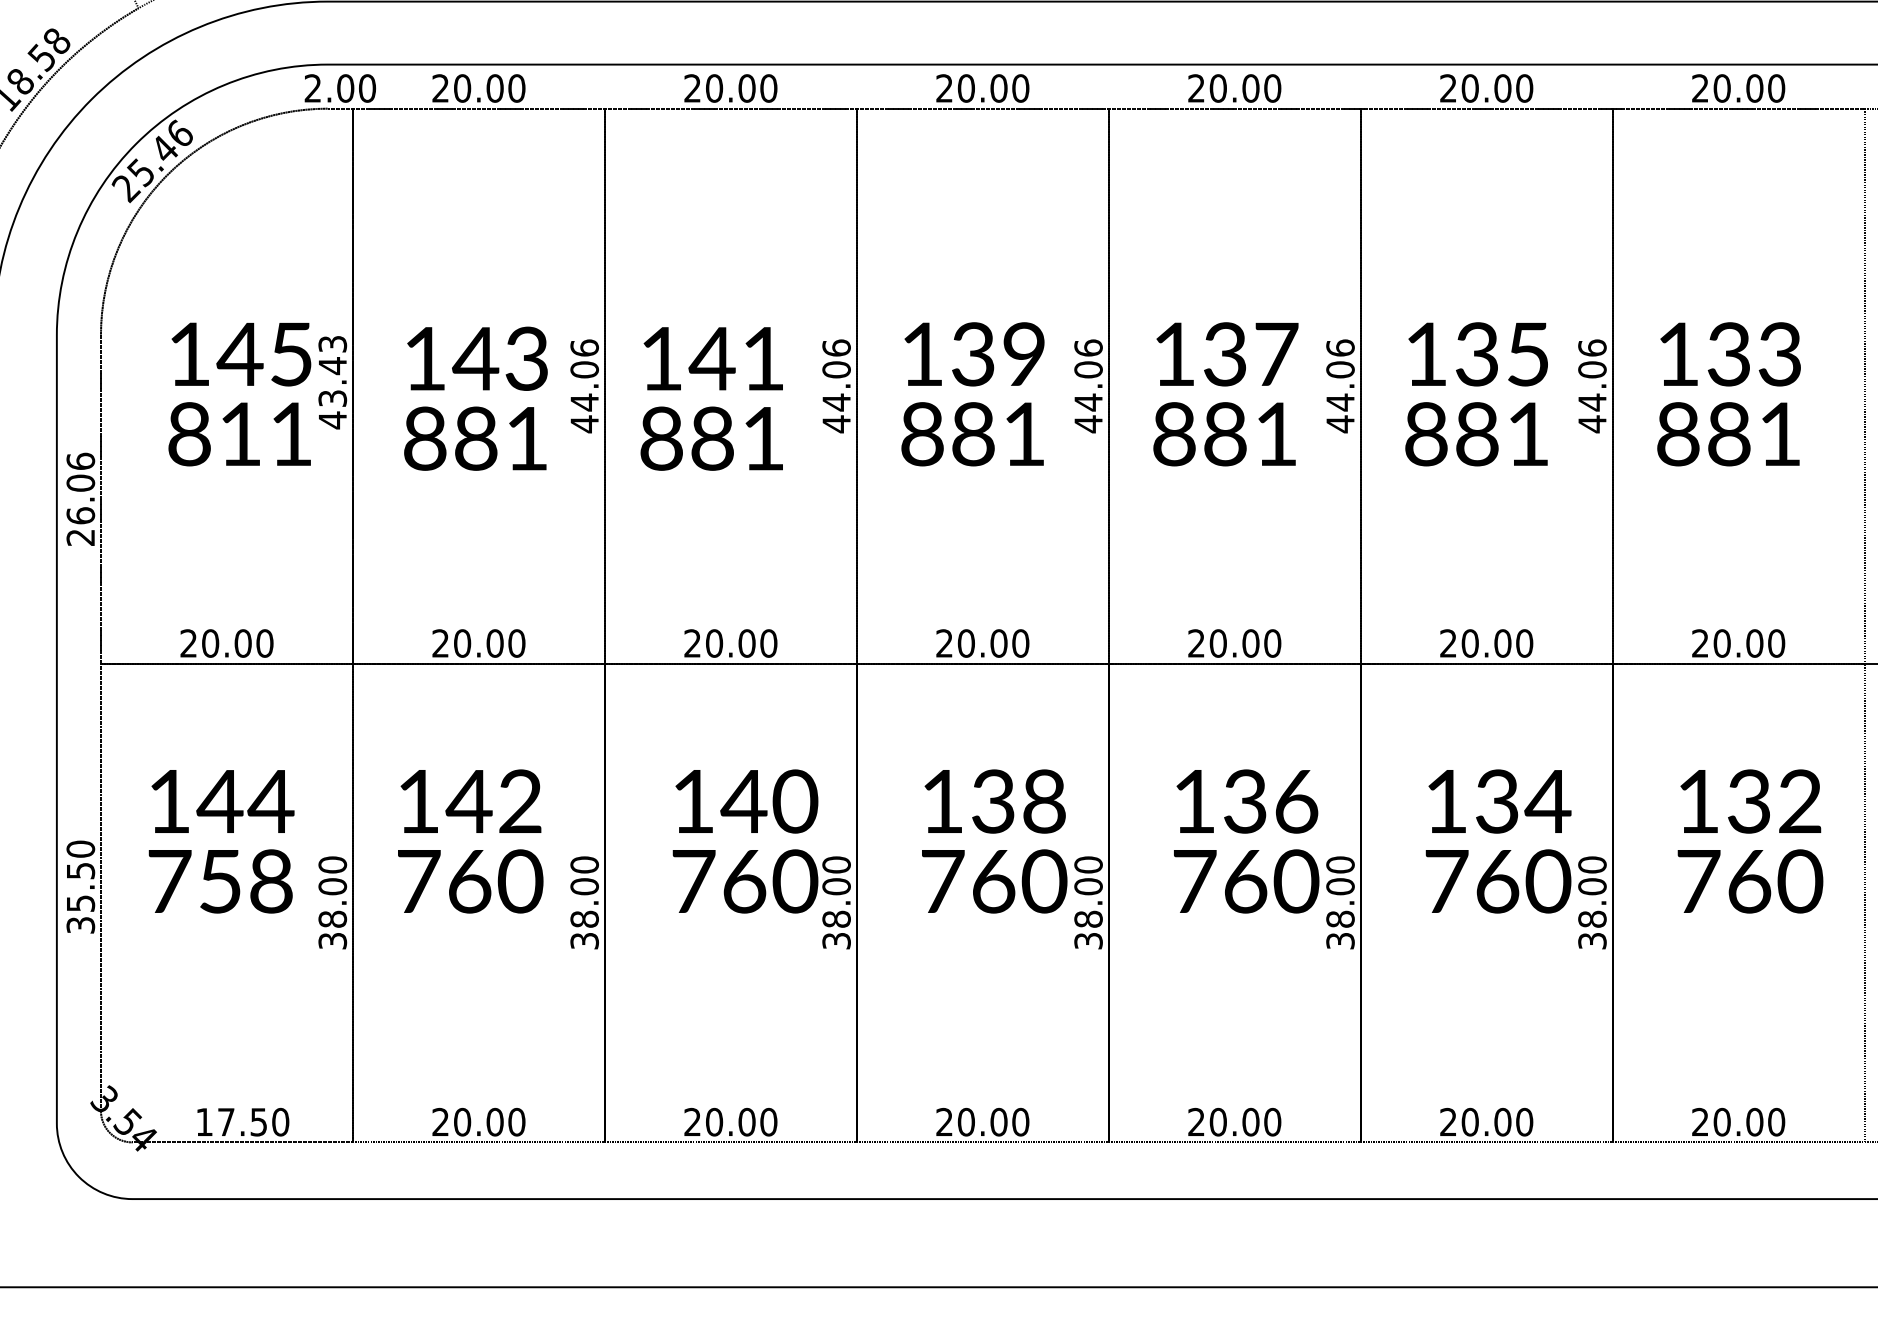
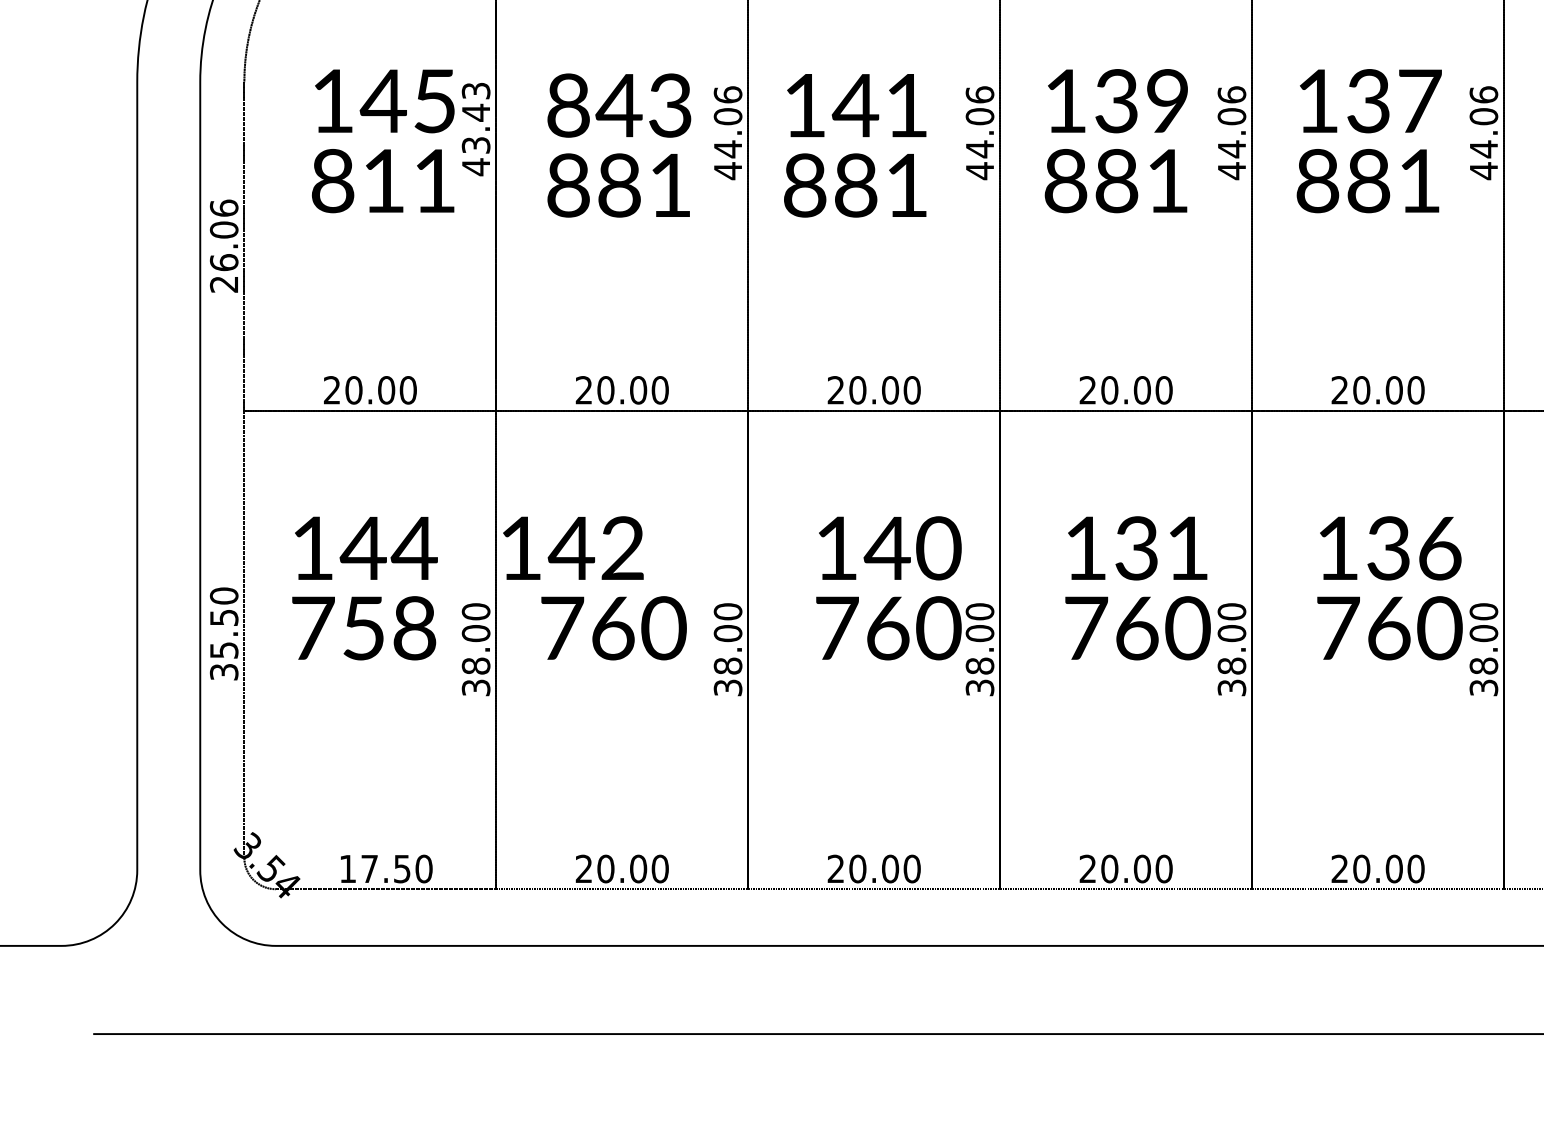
text: (425, 358) -> (568, 105), 143 -> 843
text: (470, 800) -> (572, 547), moved
text: (1044, 801) -> (1187, 548), 138 -> 131

